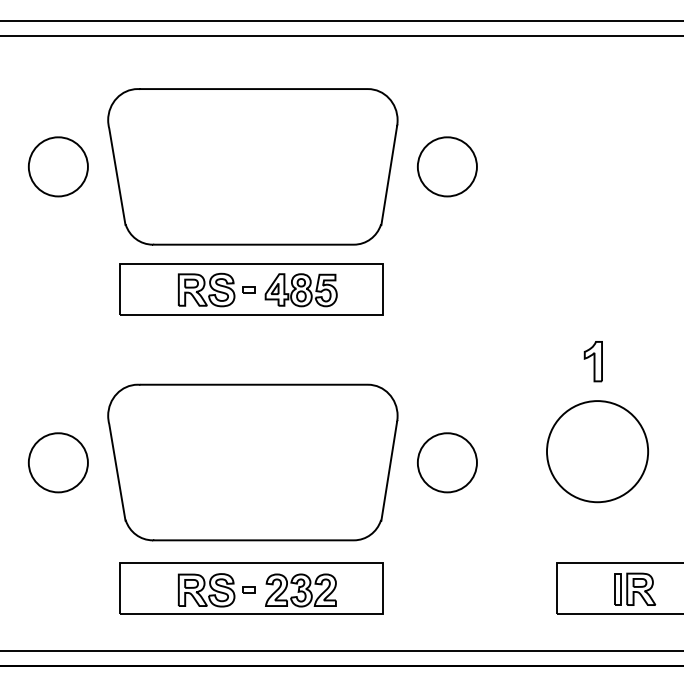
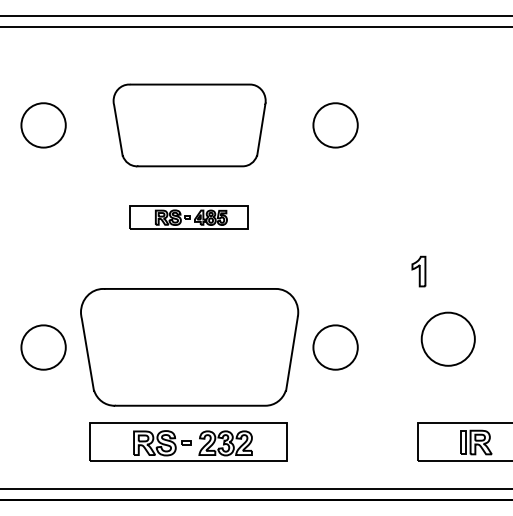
part: (252, 166) -> (189, 125), size x0.7
part: (251, 289) -> (188, 217), size x0.6
part: (592, 361) -> (418, 271), moved
part: (597, 451) -> (448, 339), size x0.7

